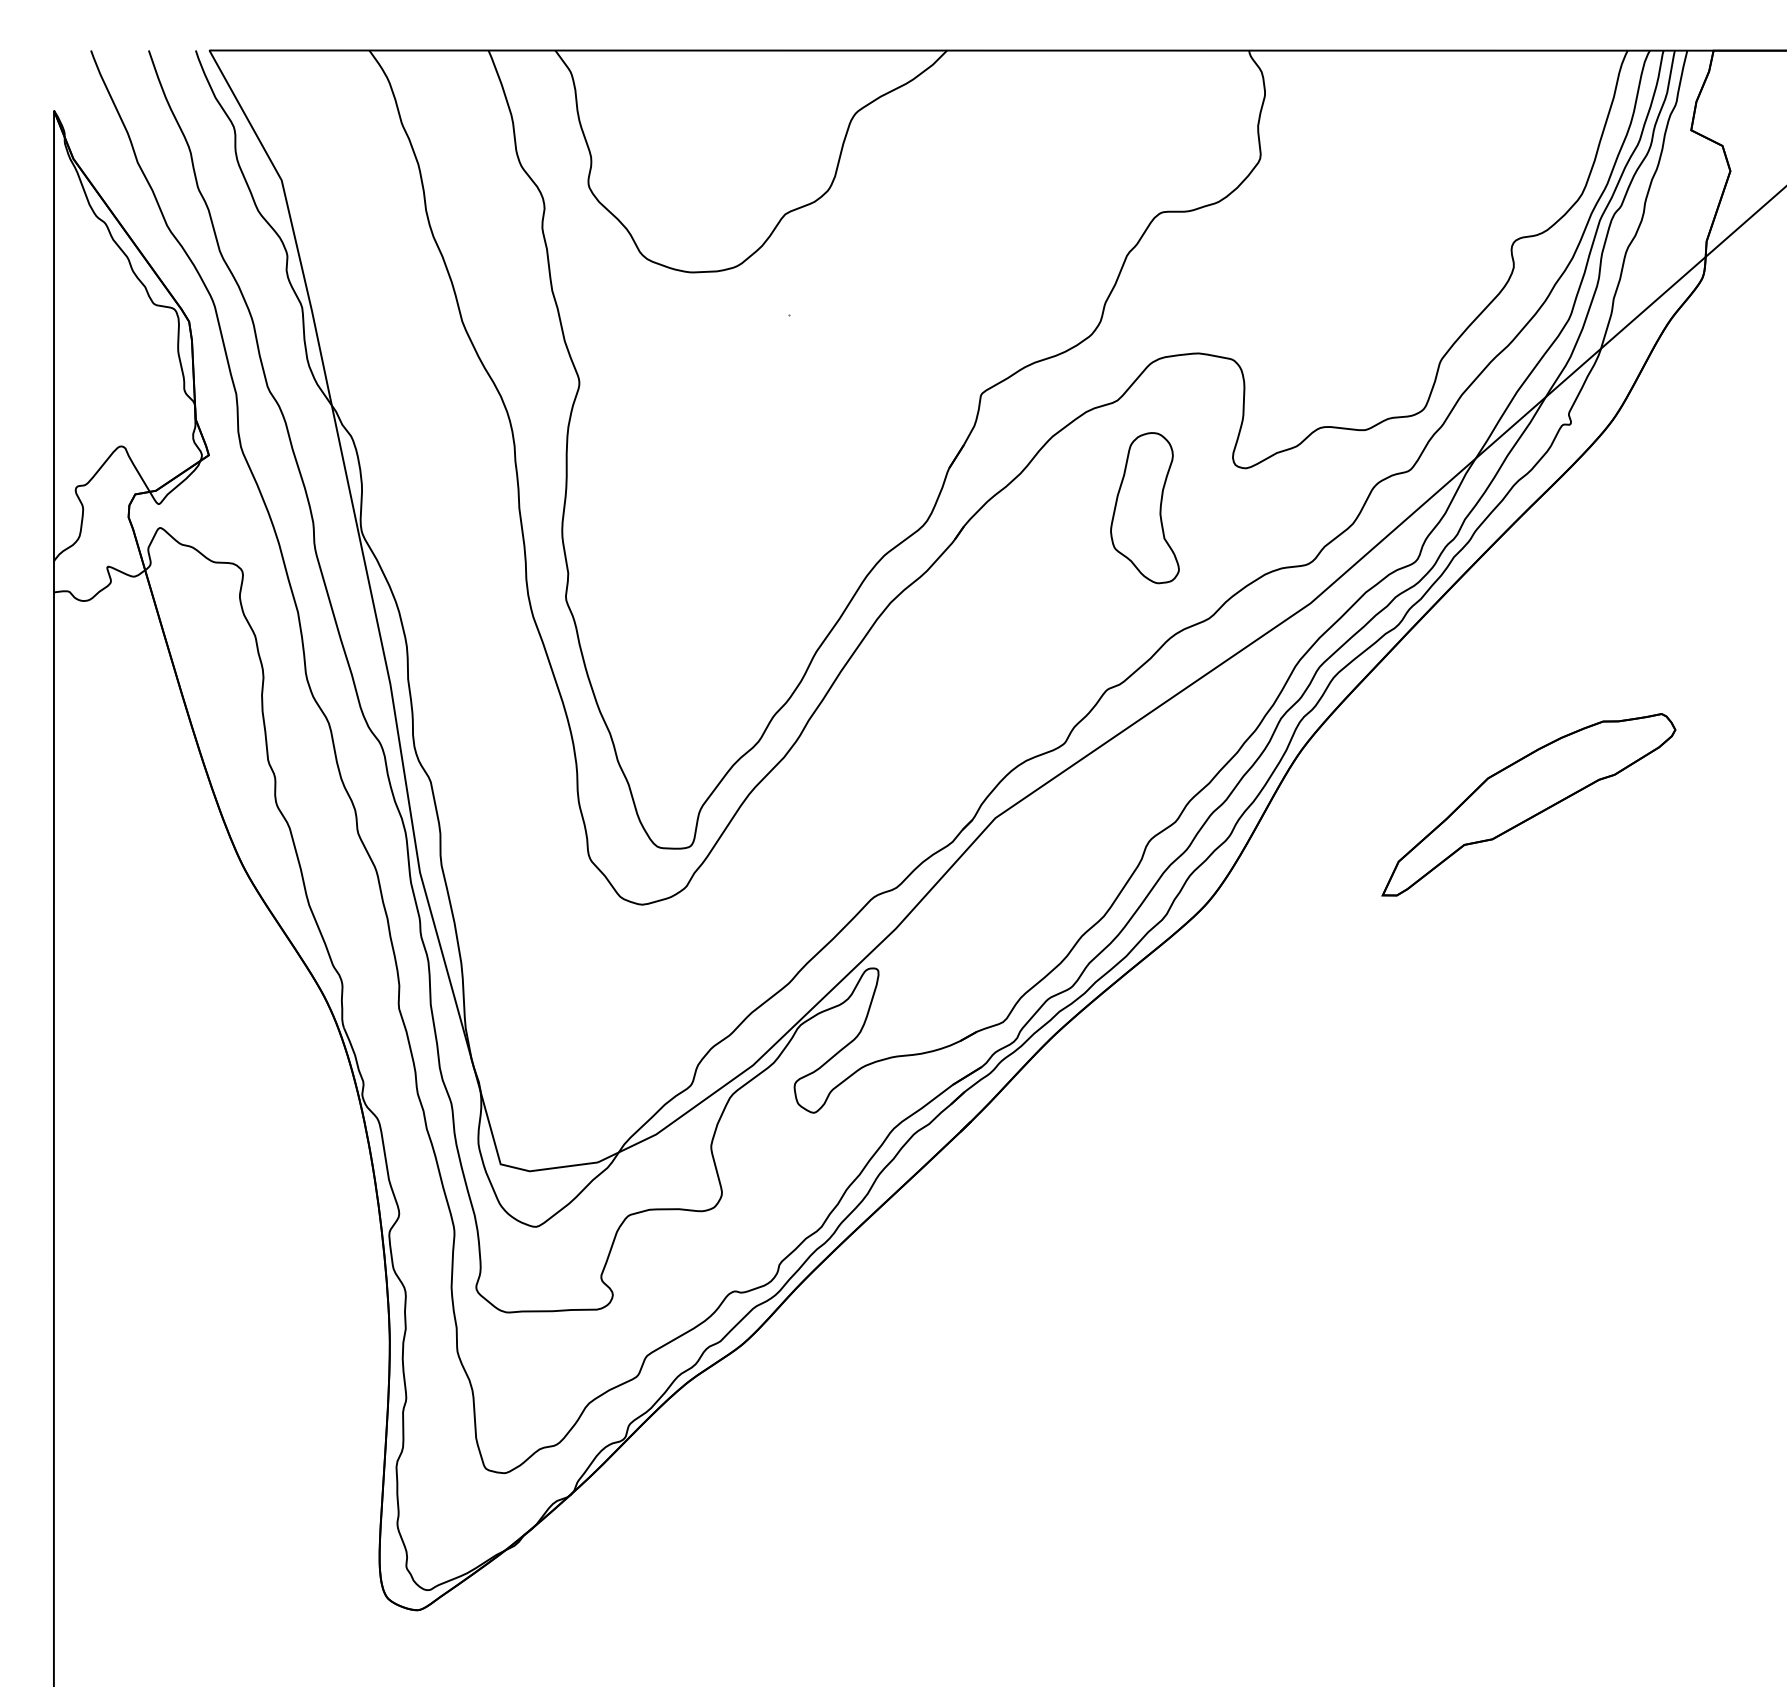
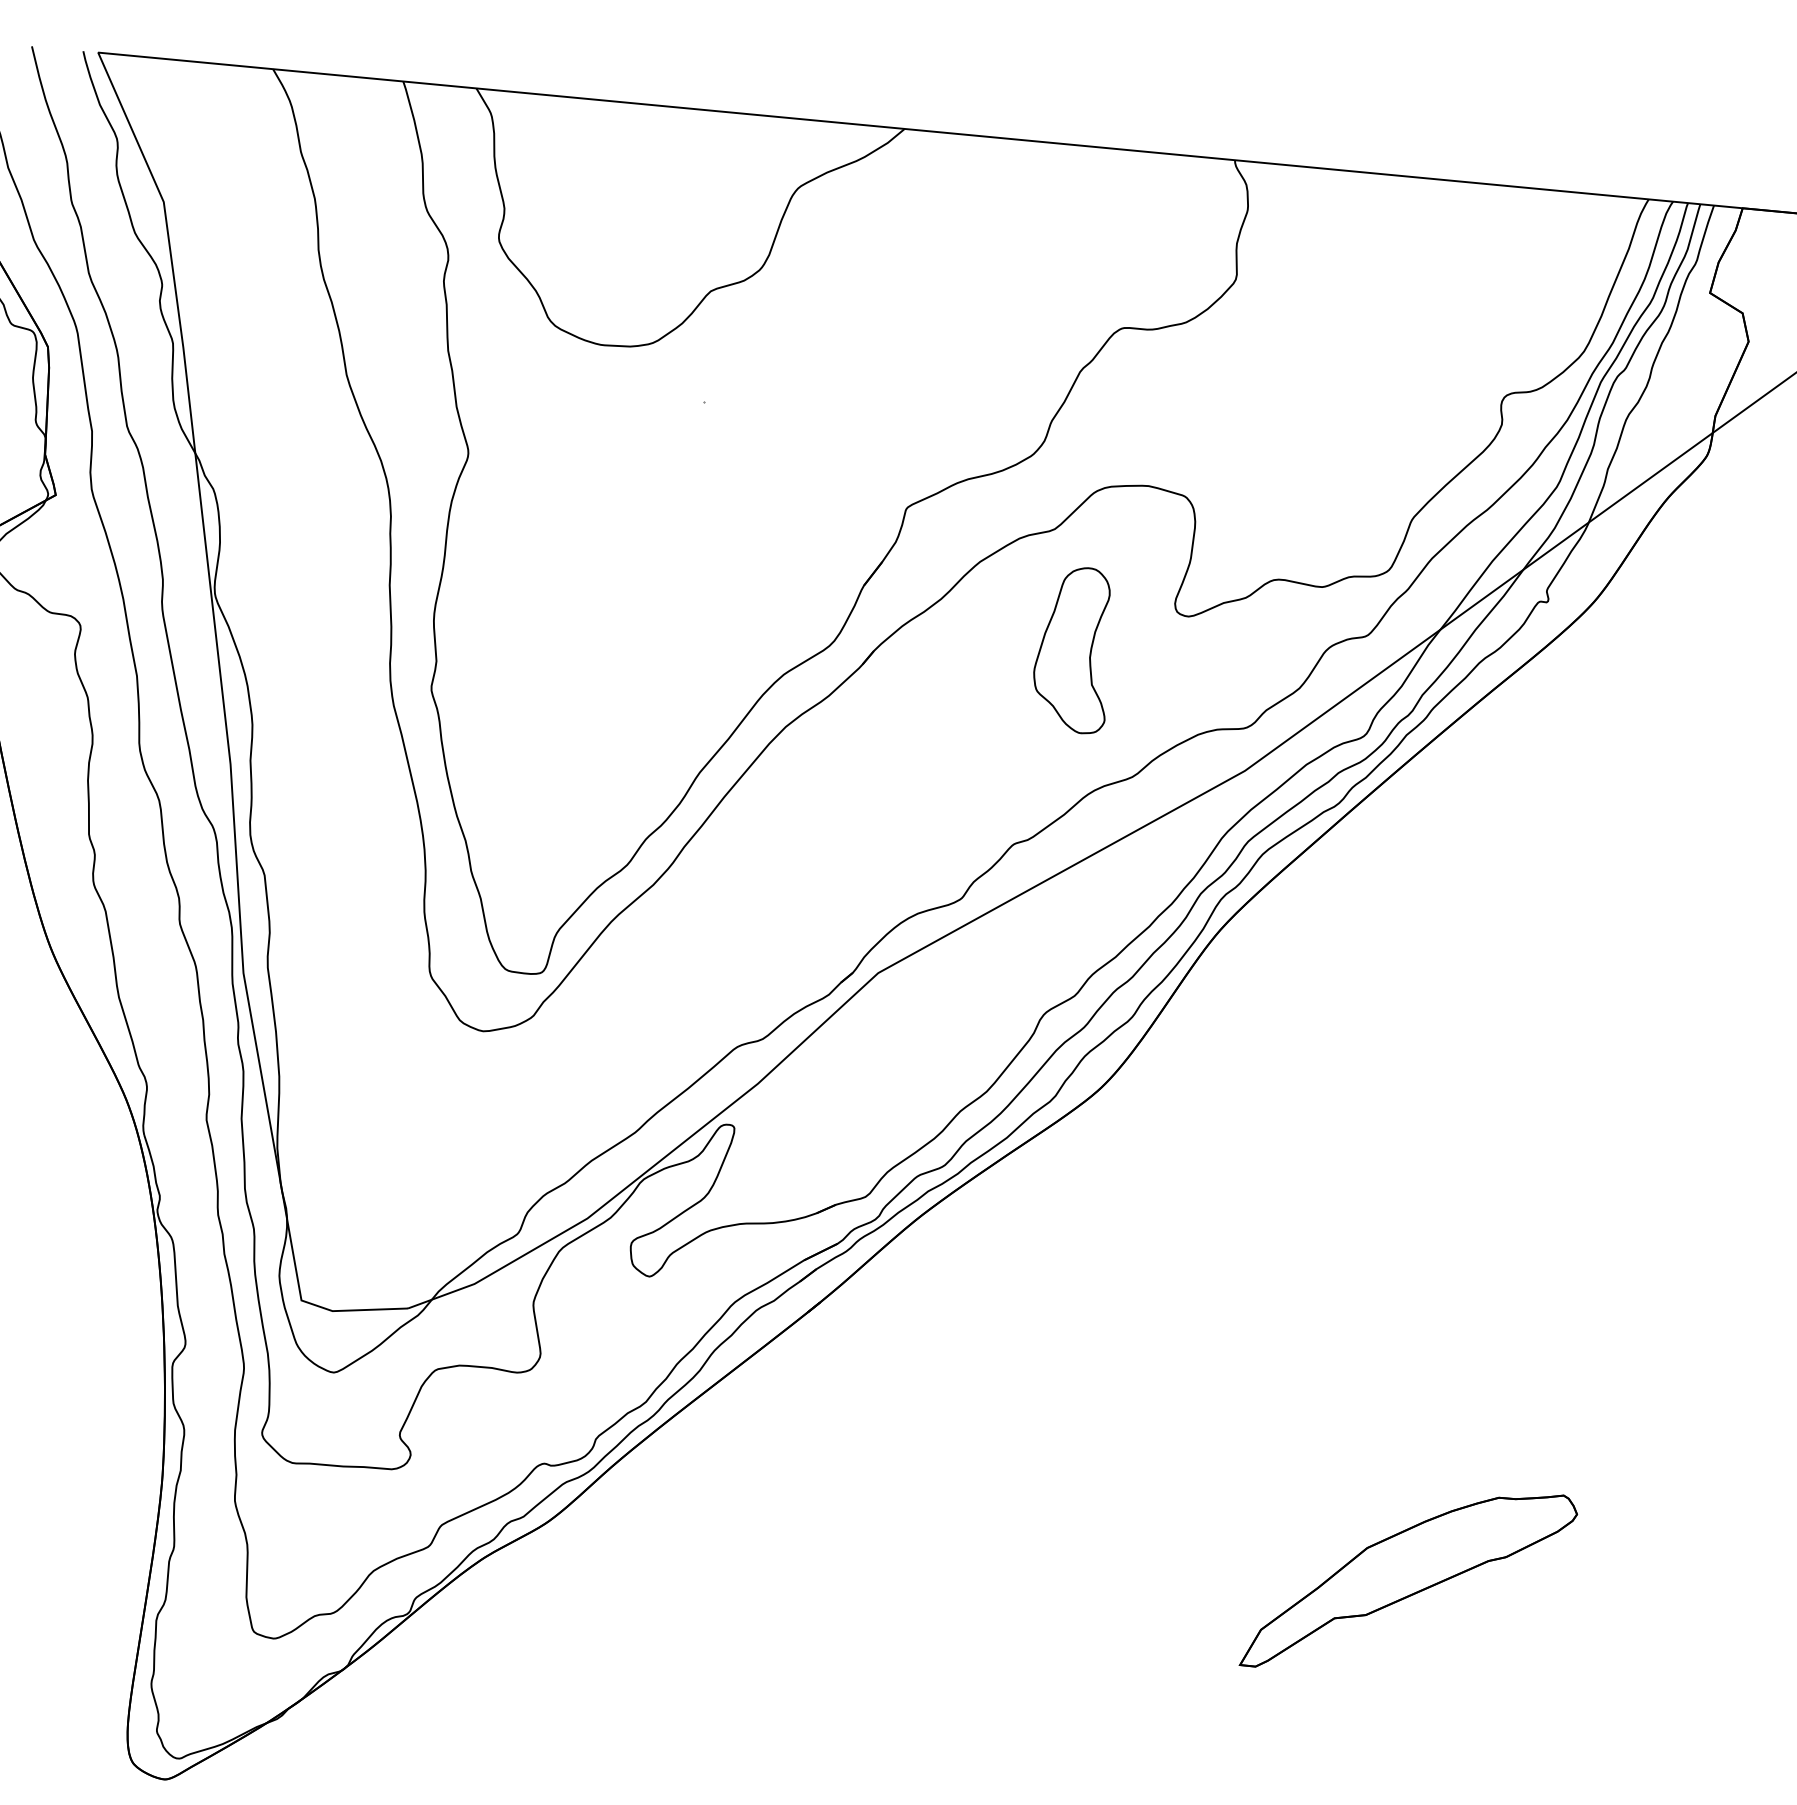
part: (1528, 804) -> (1408, 1580), moved

